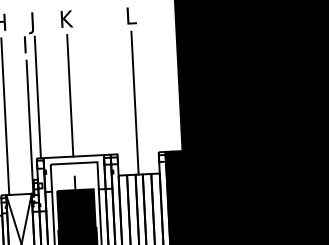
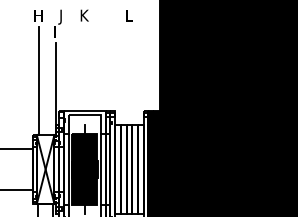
line: (70, 95) -> (84, 68), removed
line: (38, 97) -> (62, 68), removed
line: (134, 102) -> (128, 75), removed

